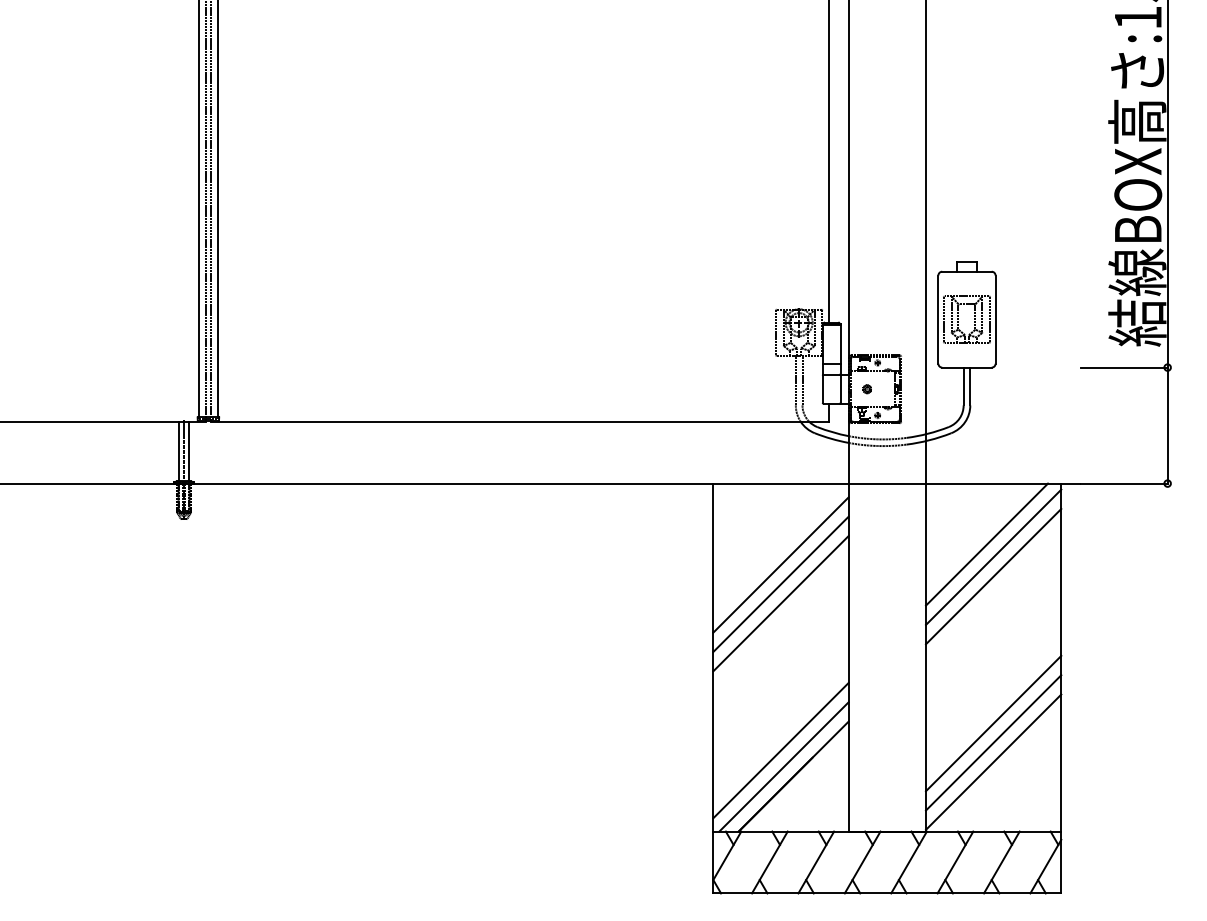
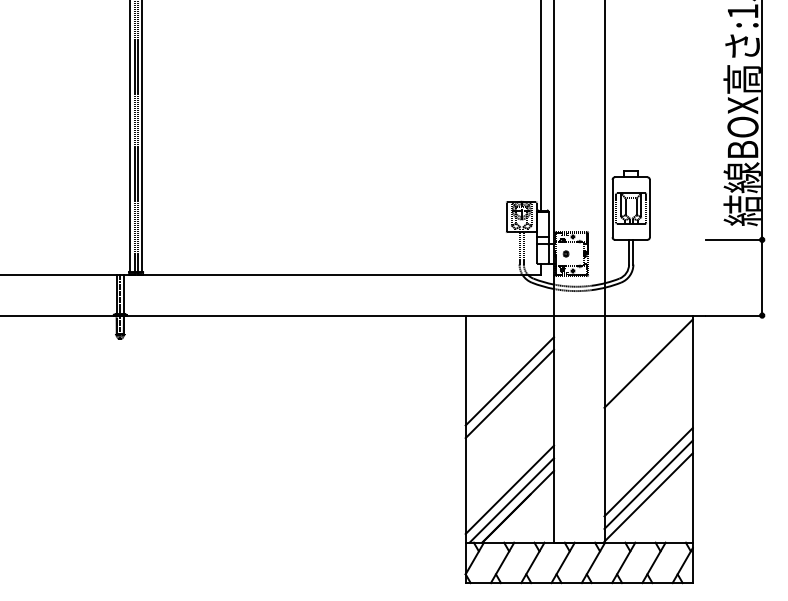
line: (987, 544) -> (644, 355), removed
line: (780, 564) -> (509, 368), removed
line: (993, 576) -> (648, 376), removed

